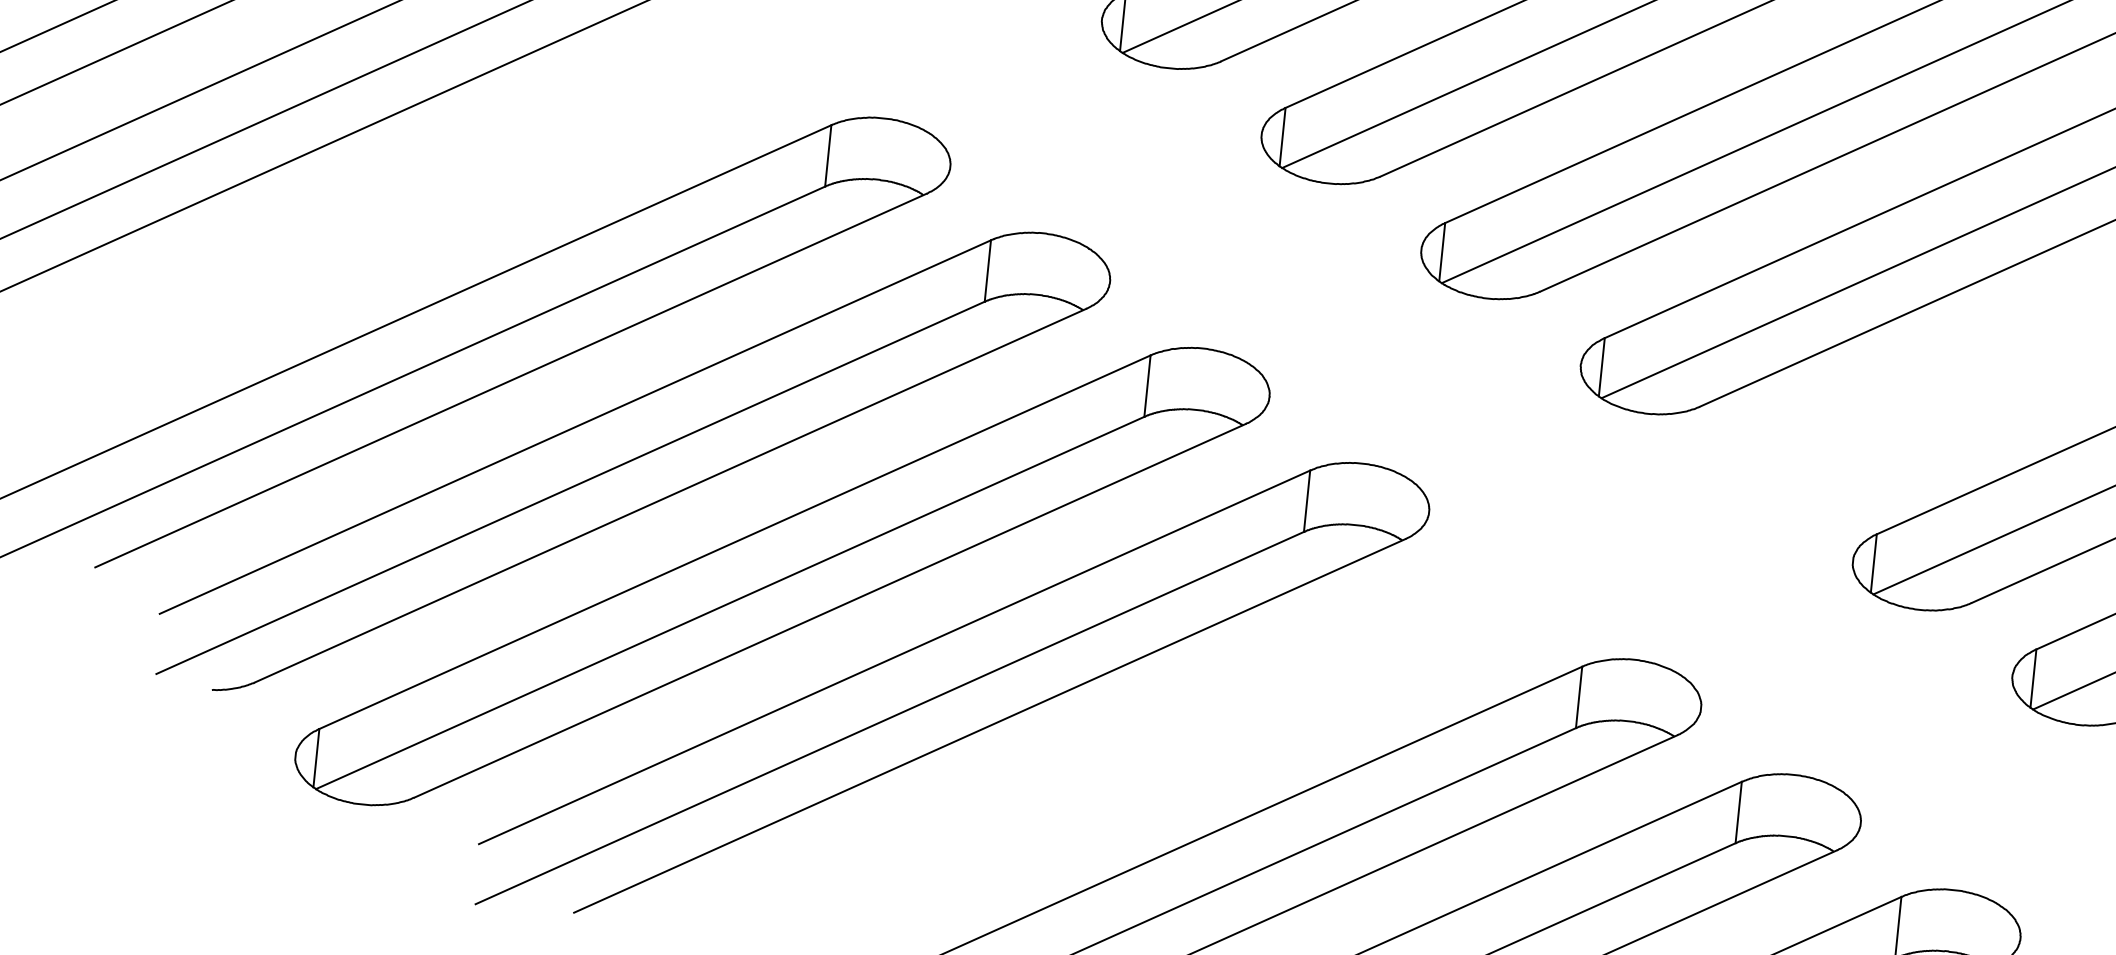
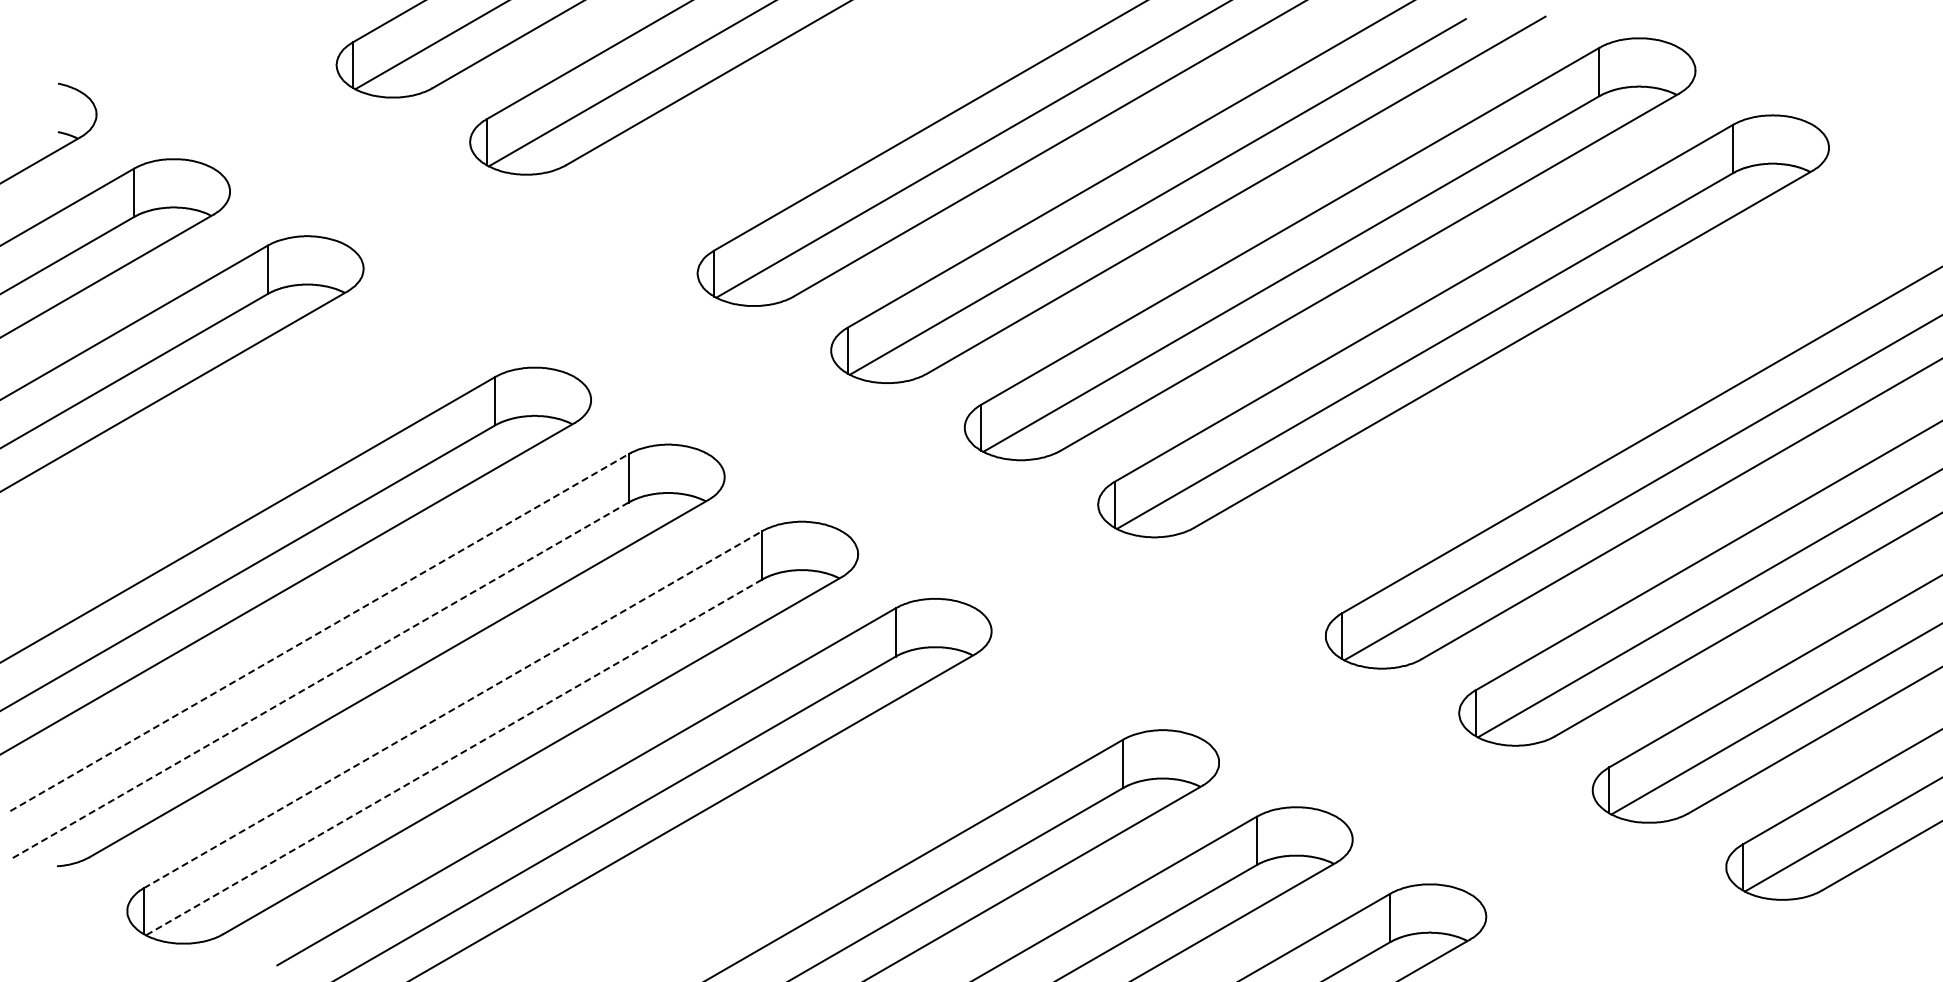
line: (575, 426) -> (319, 632), solid -> dashed
line: (570, 487) -> (320, 680), solid -> dashed
line: (734, 541) -> (452, 709), solid -> dashed
line: (730, 603) -> (454, 757), solid -> dashed

